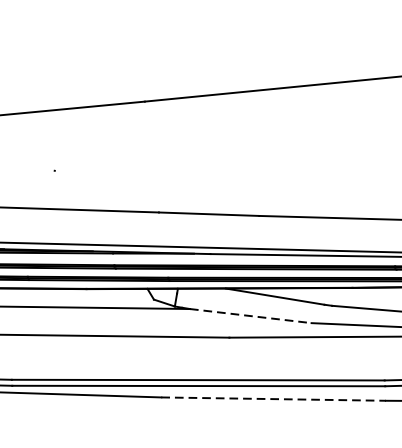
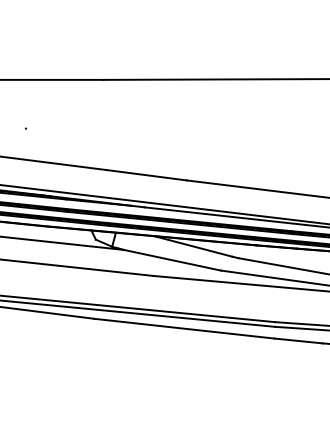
line: (250, 316) -> (172, 260), dashed -> solid
line: (273, 398) -> (184, 328), dashed -> solid

